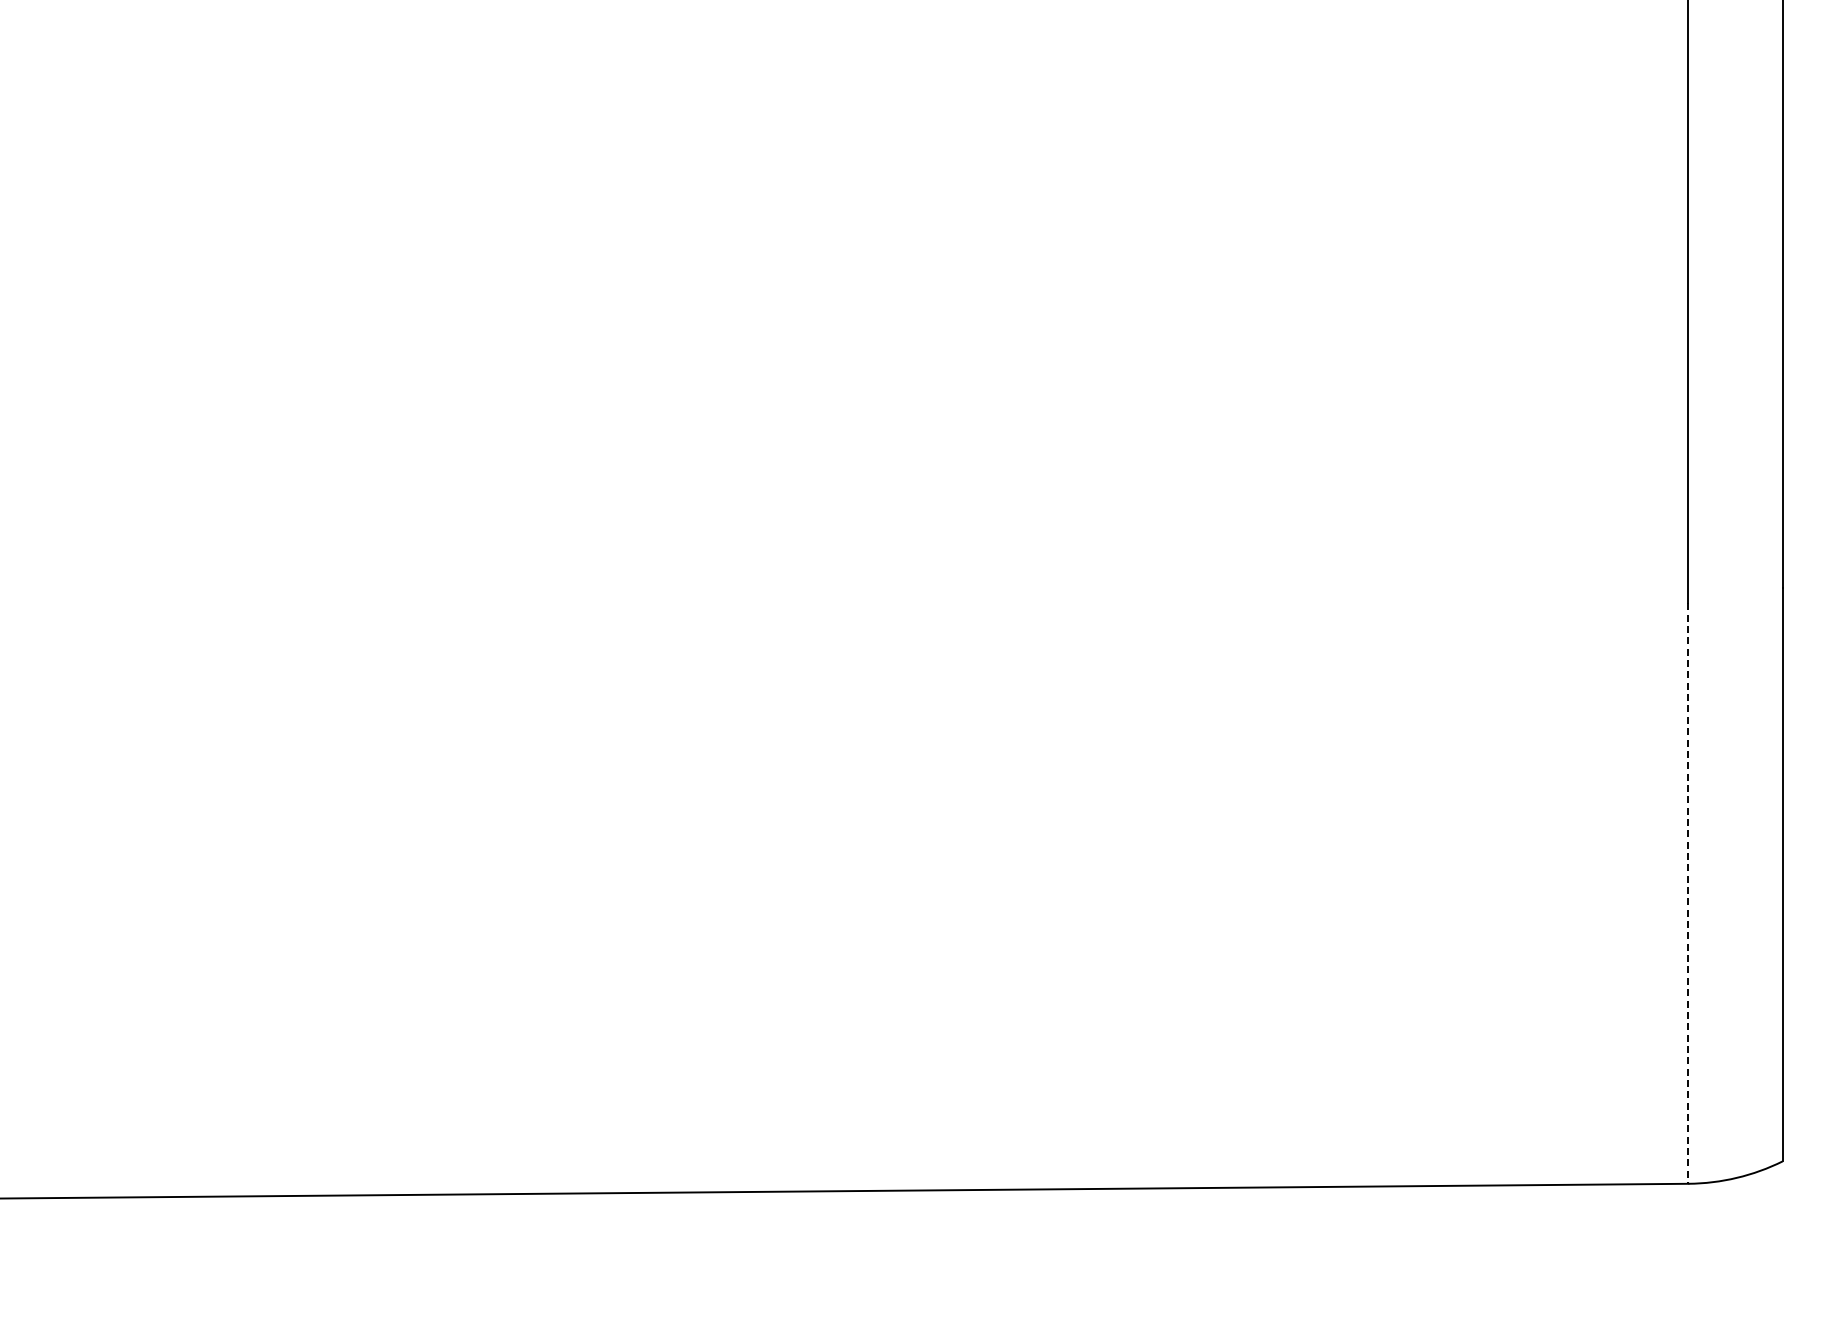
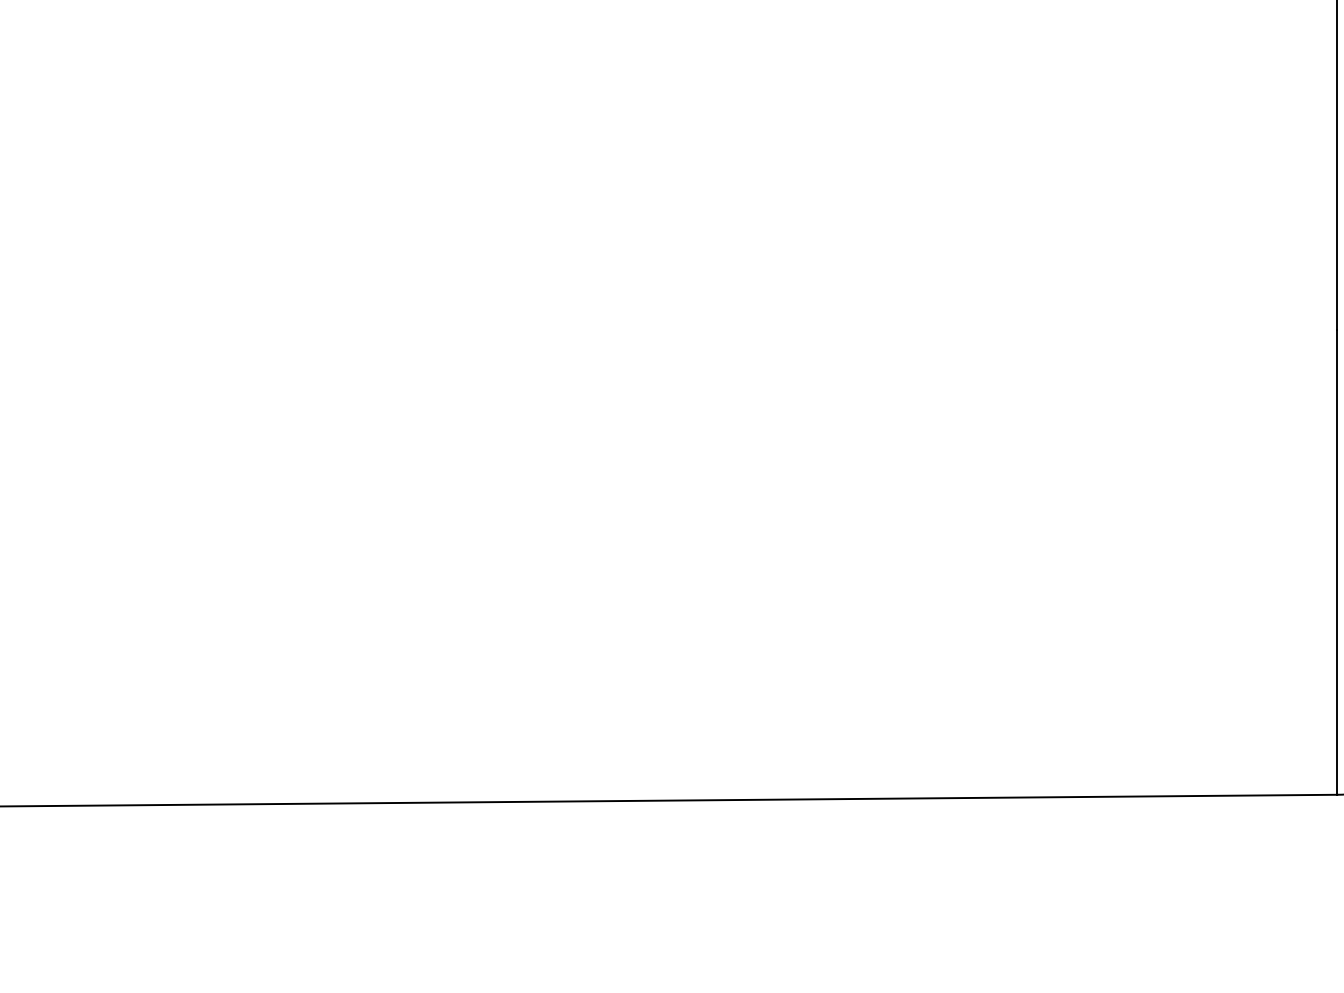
line: (1688, 894) -> (1337, 563), dashed -> solid

